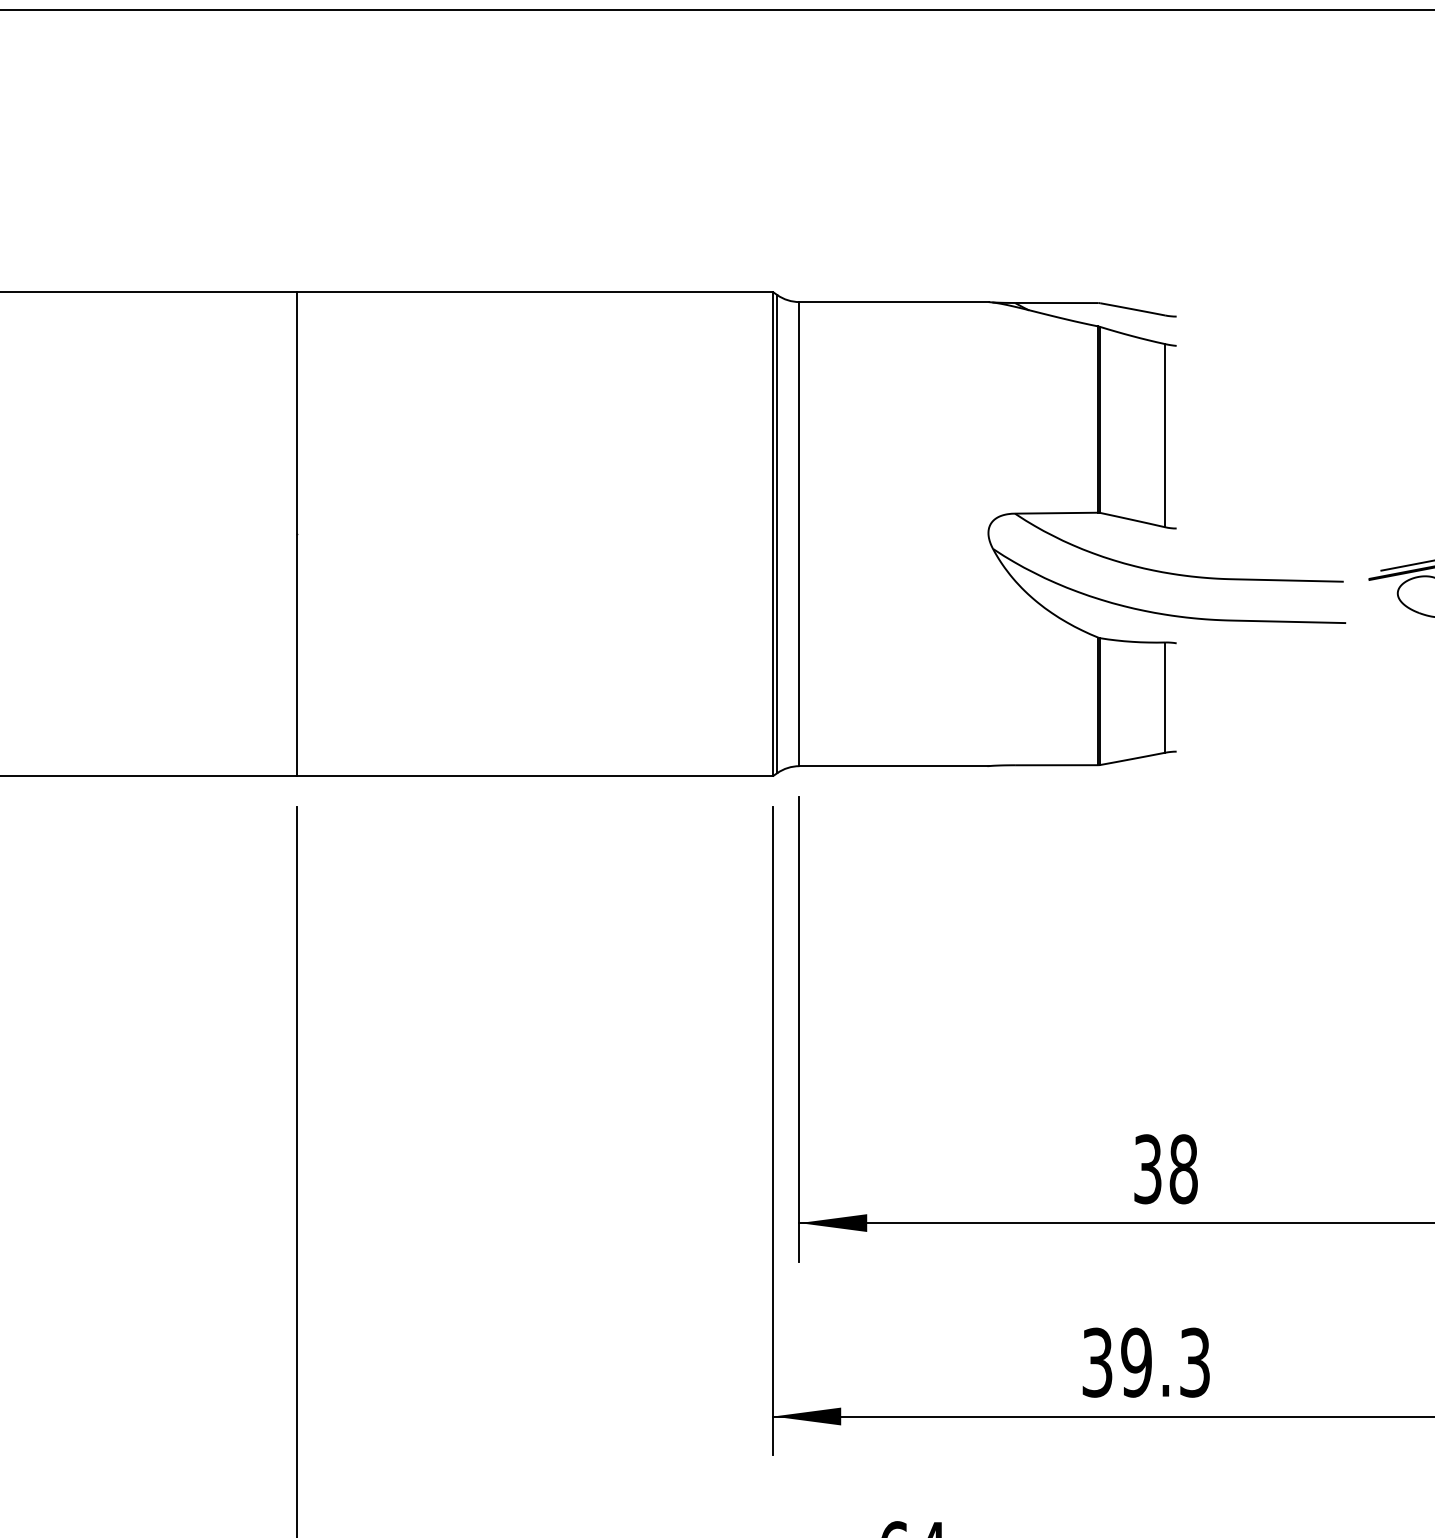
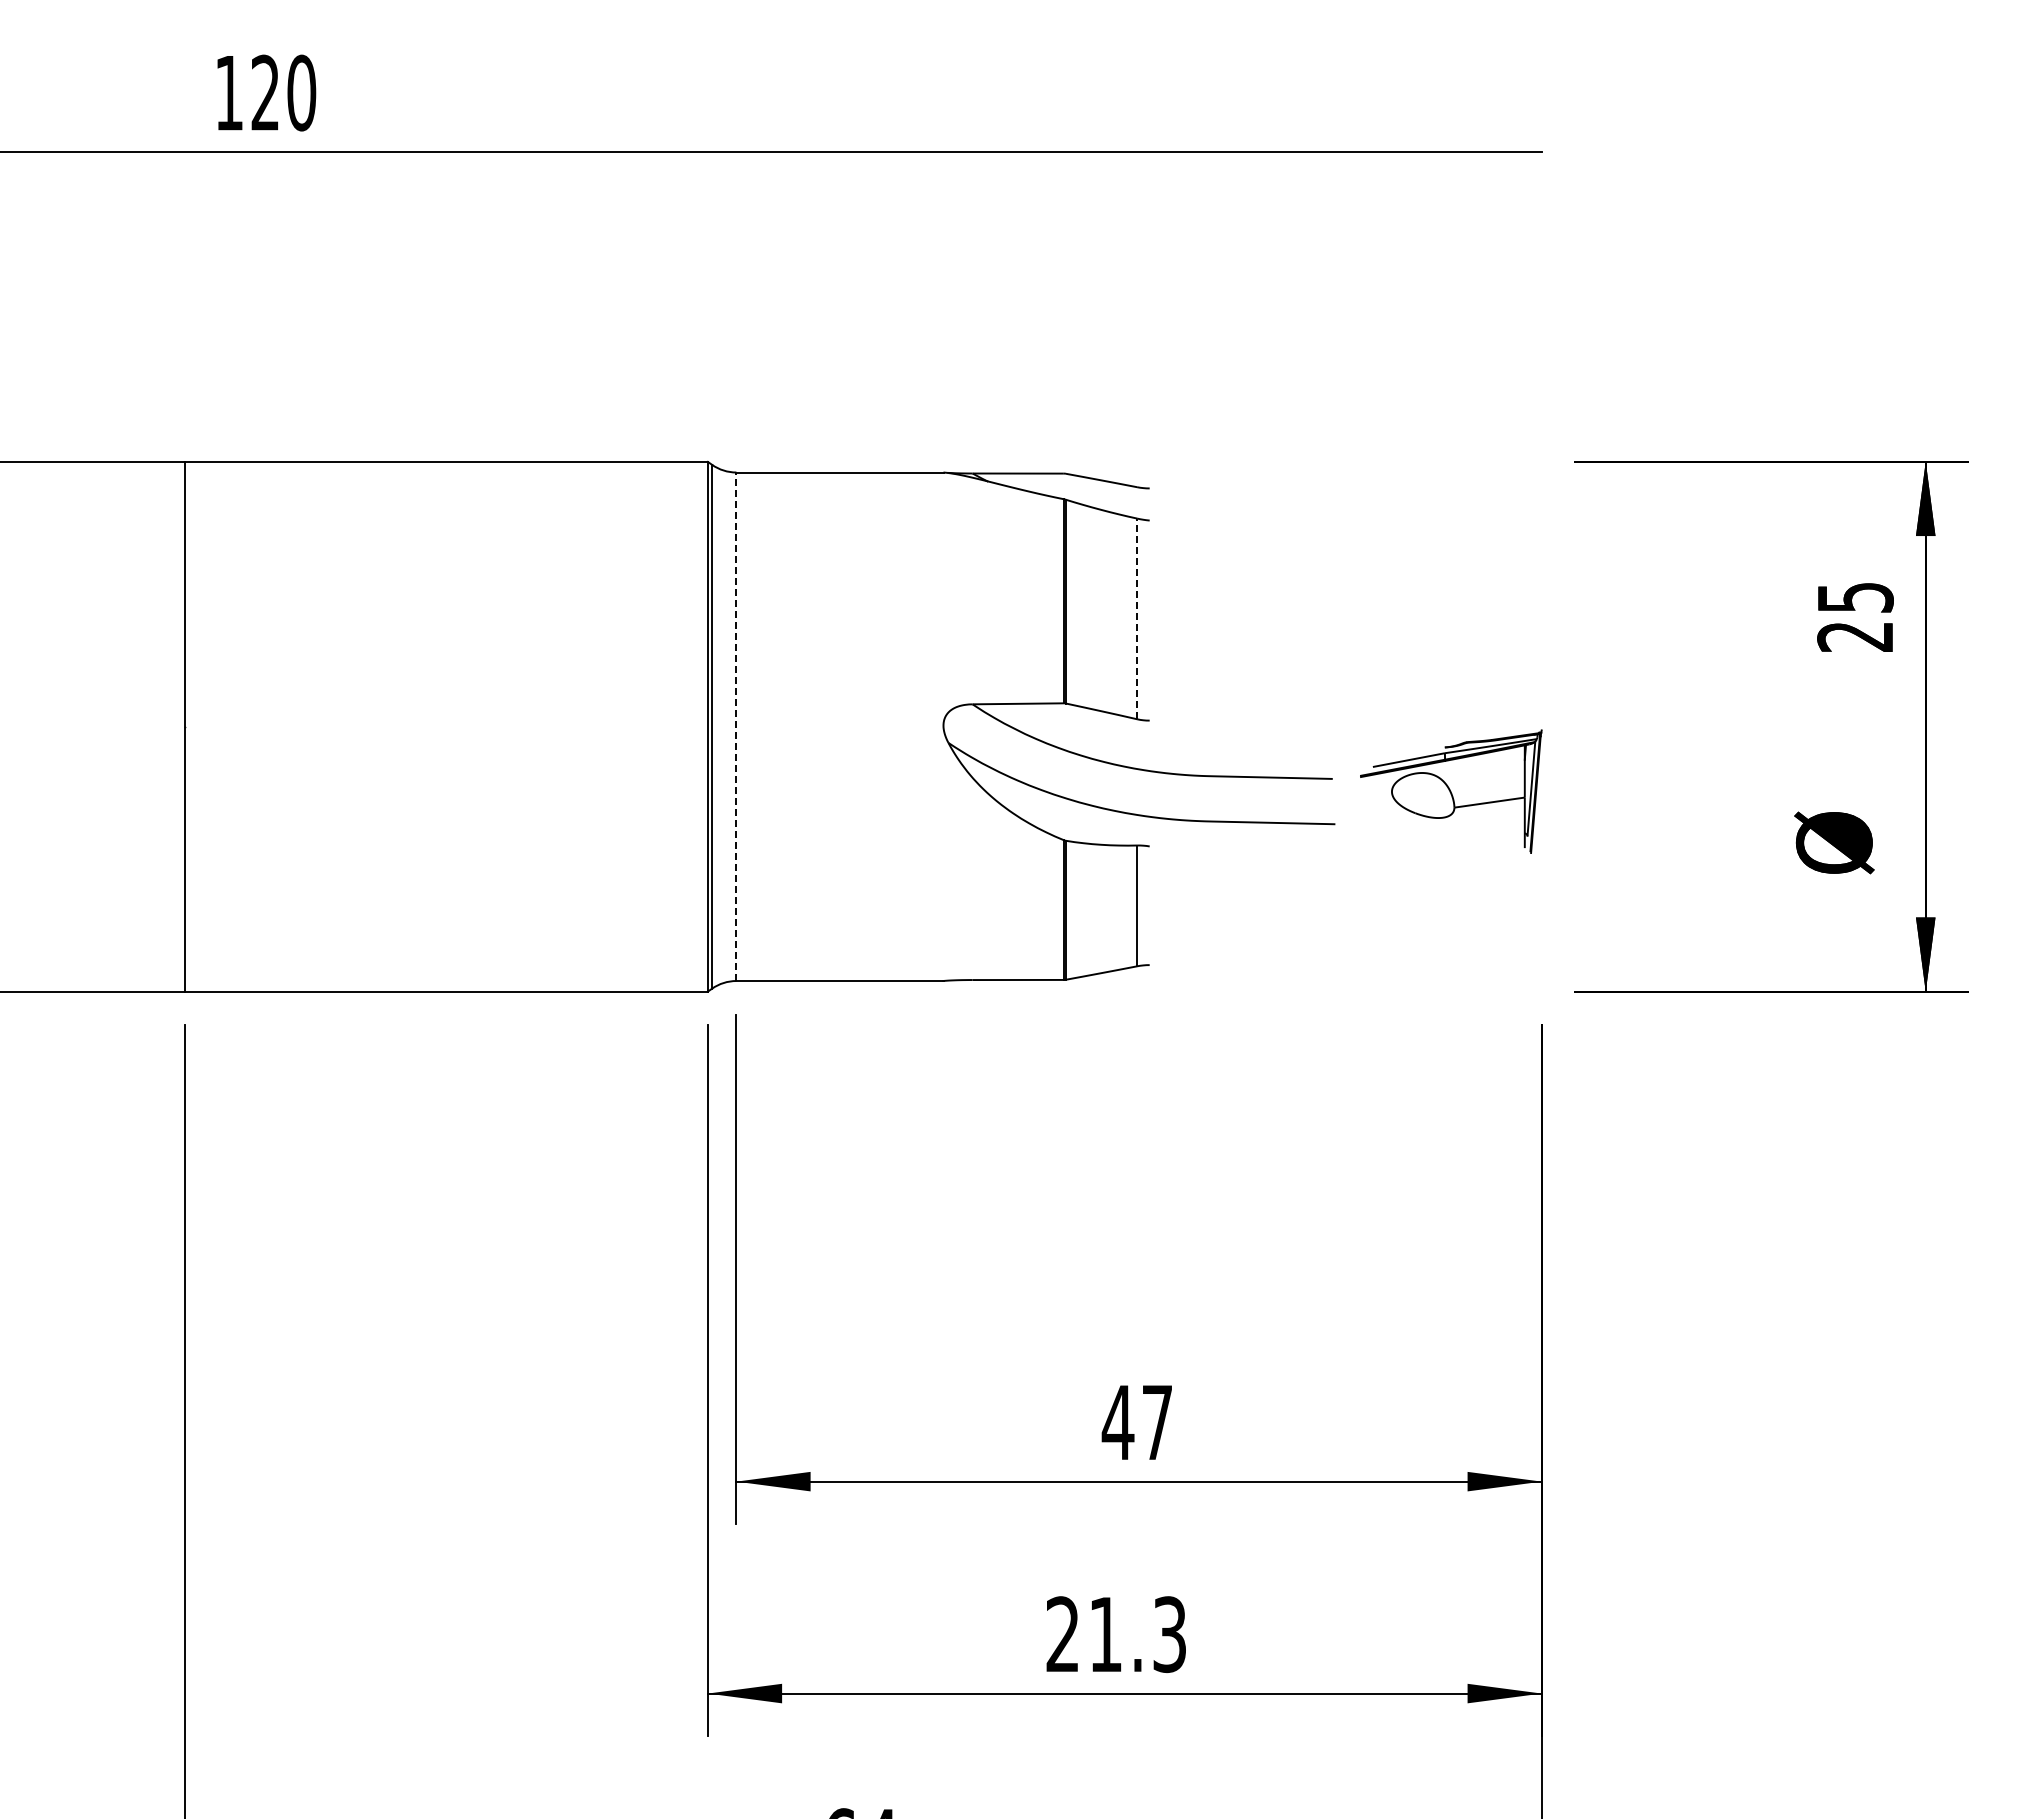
line: (1165, 435) -> (1137, 618), solid -> dashed
line: (799, 533) -> (736, 726), solid -> dashed
text: (1164, 1169) -> (1136, 1422), 38 -> 47
text: (1117, 1362) -> (1084, 1634), 39.3 -> 21.3

